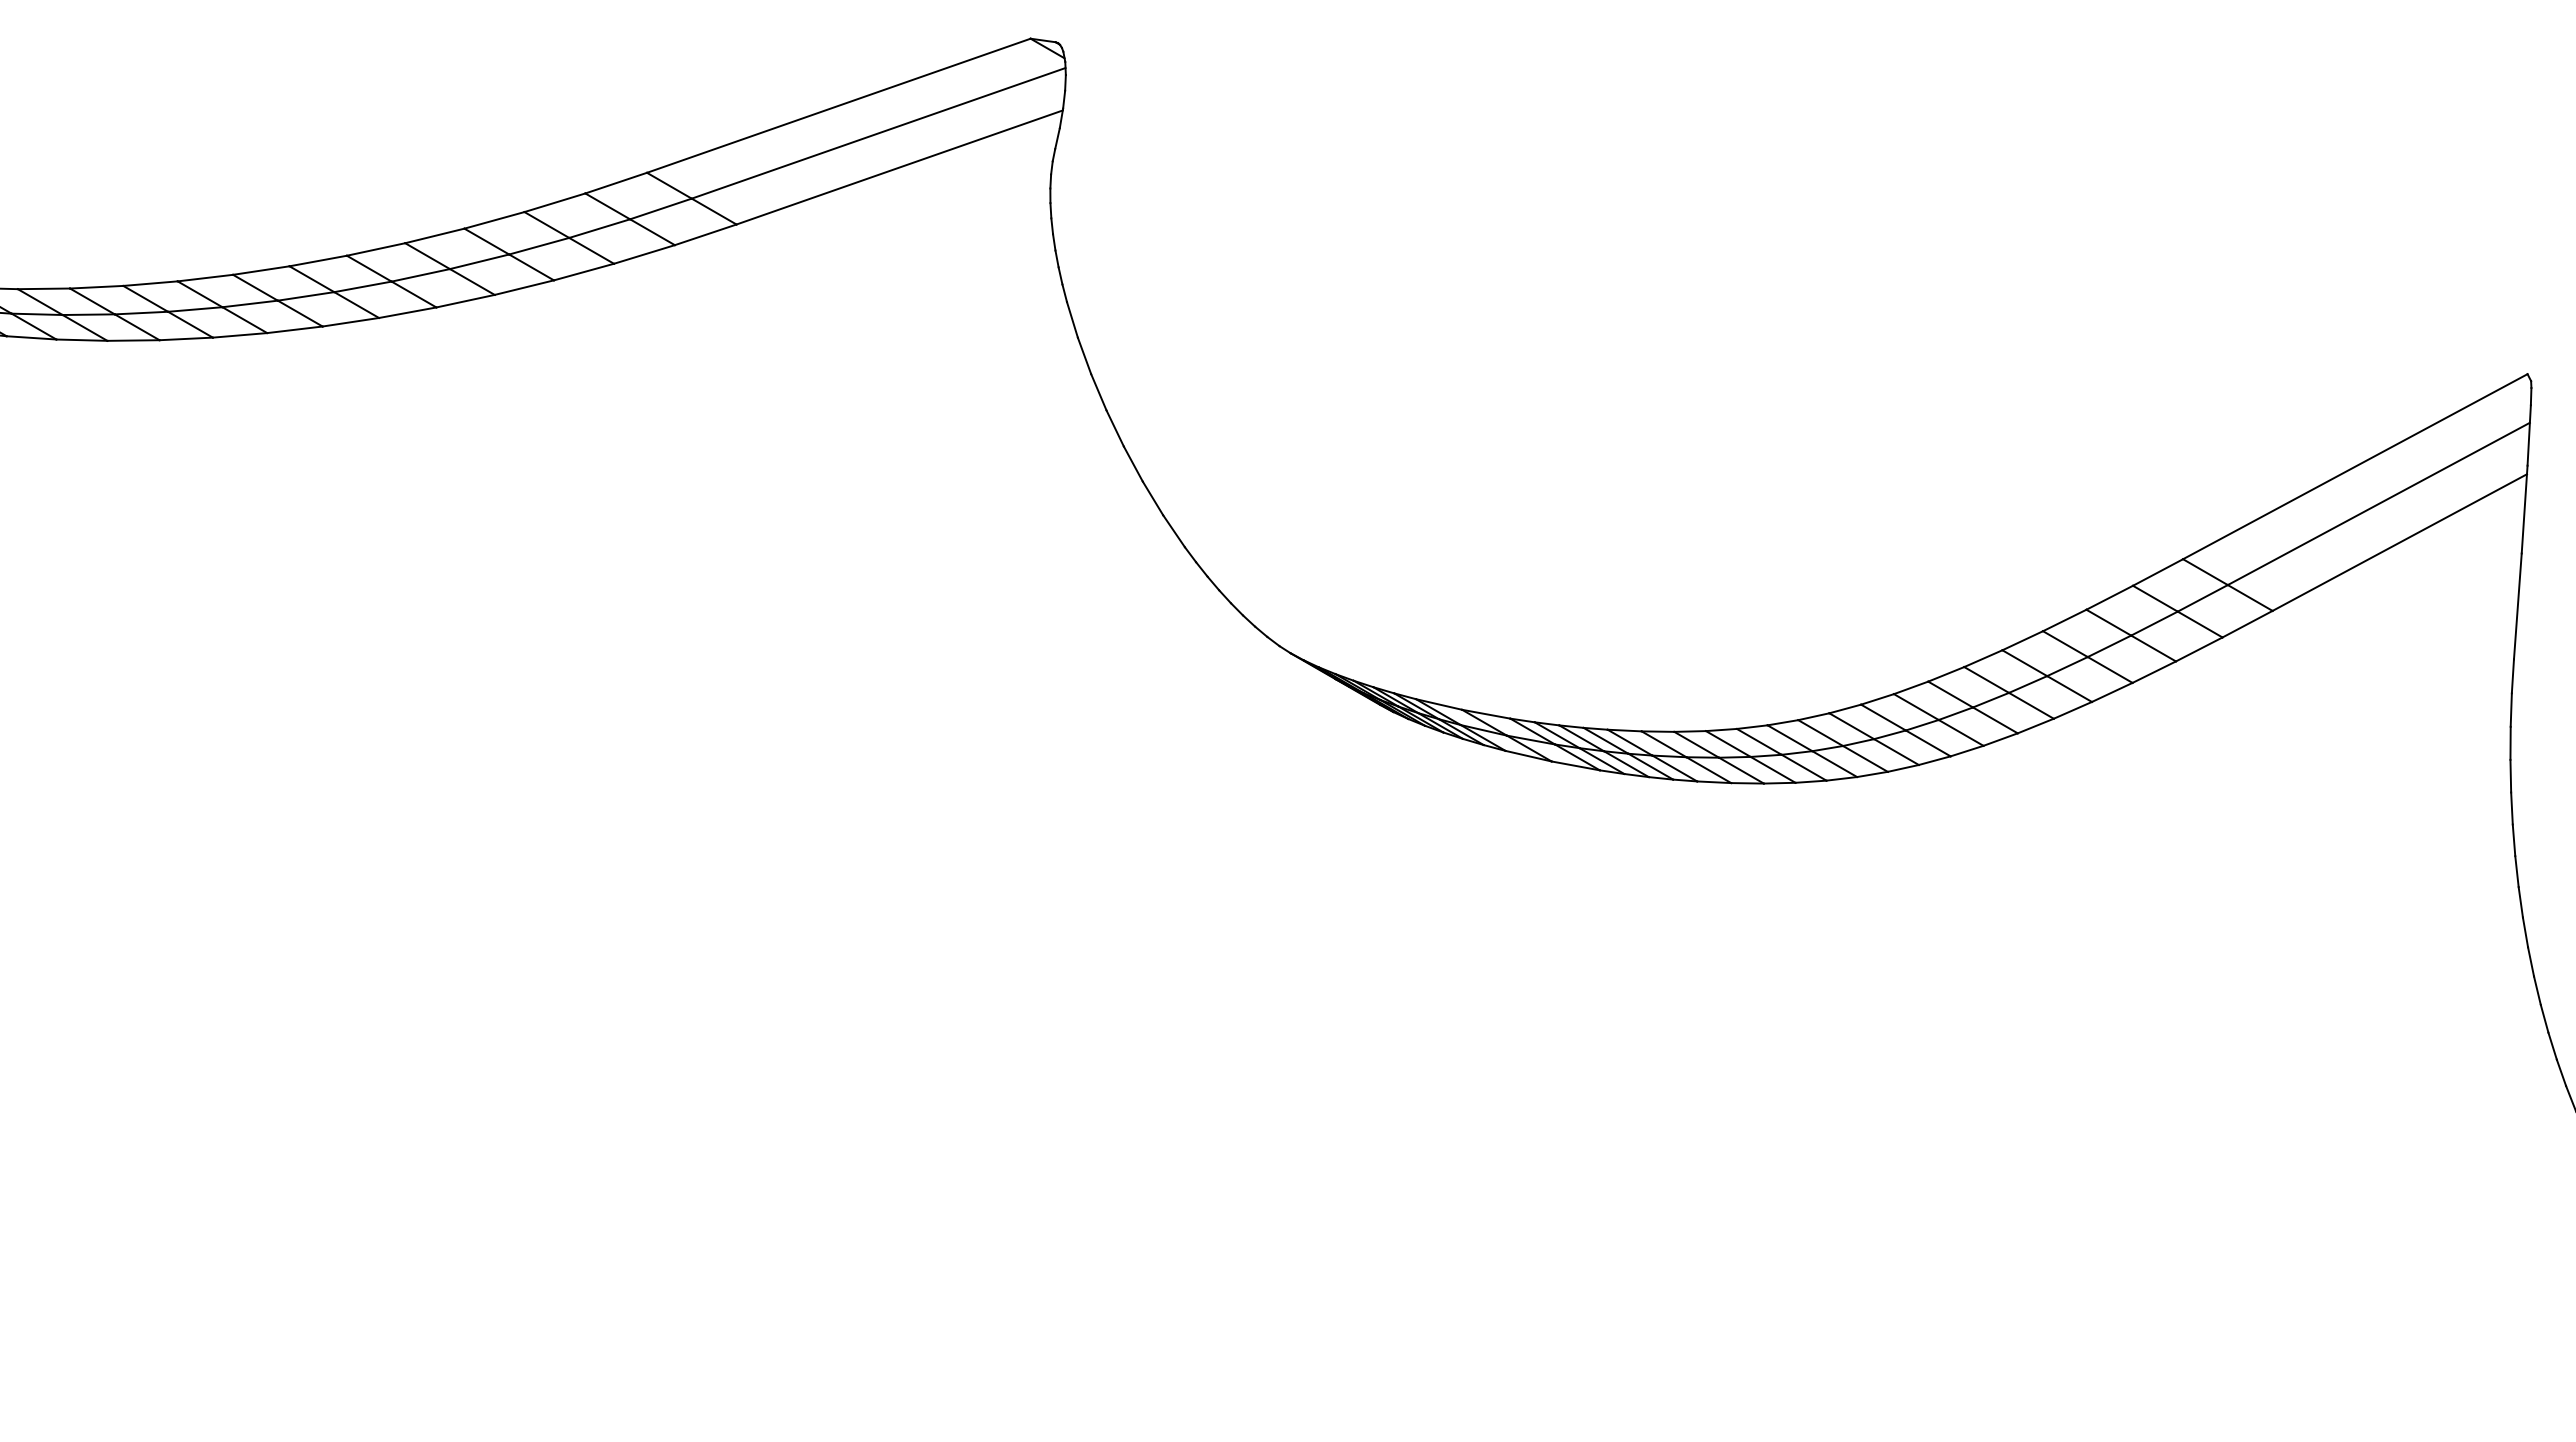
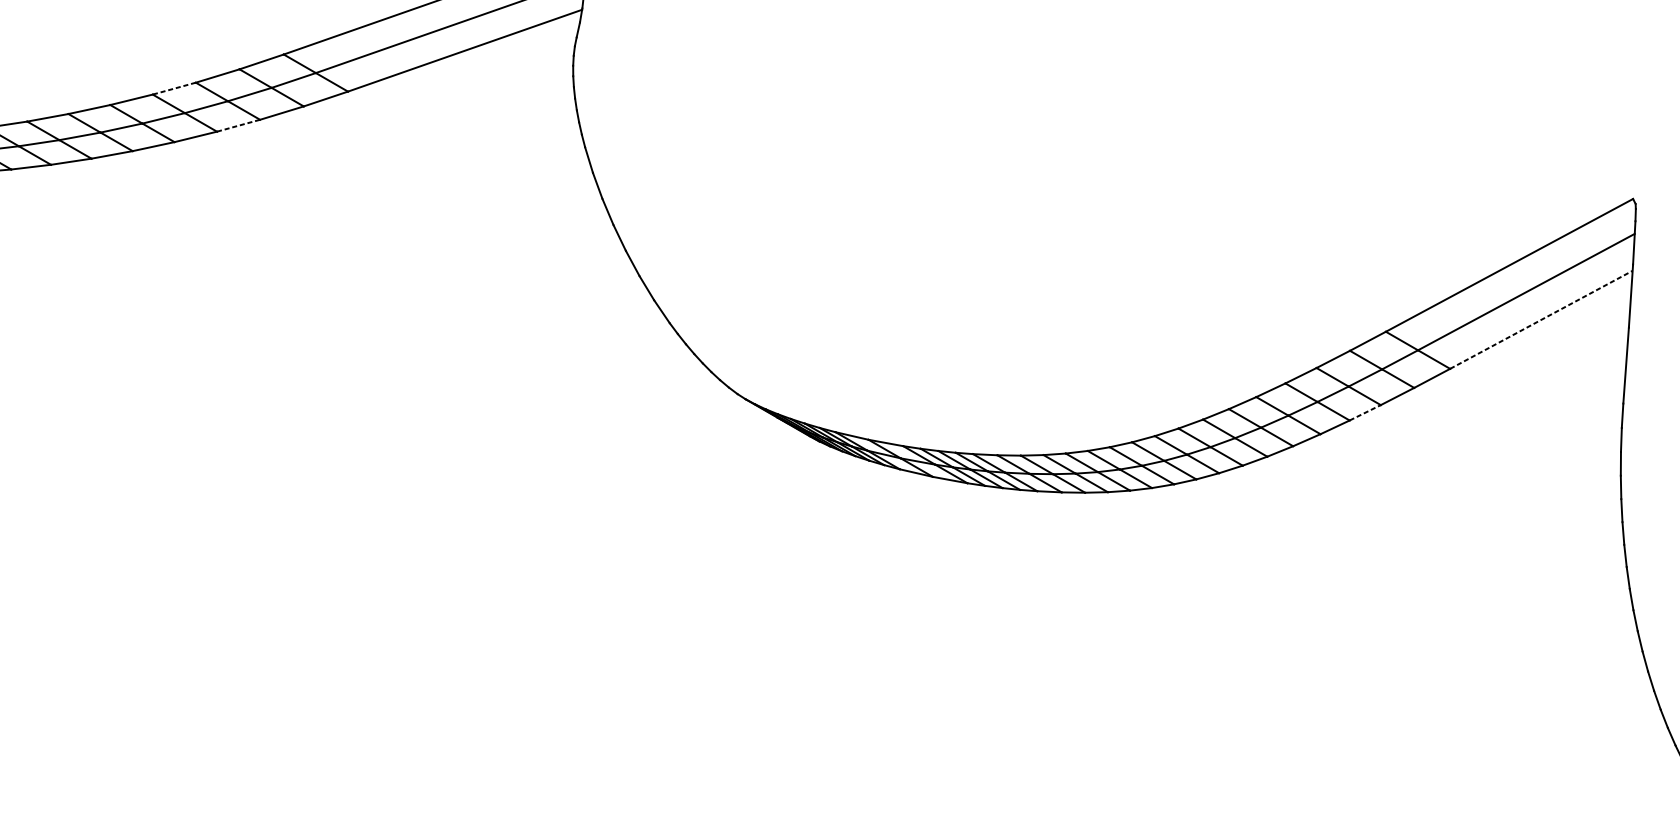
line: (493, 220) -> (173, 88), solid -> dashed
line: (584, 271) -> (238, 125), solid -> dashed
line: (2400, 542) -> (1541, 319), solid -> dashed
line: (2154, 671) -> (1365, 412), solid -> dashed

